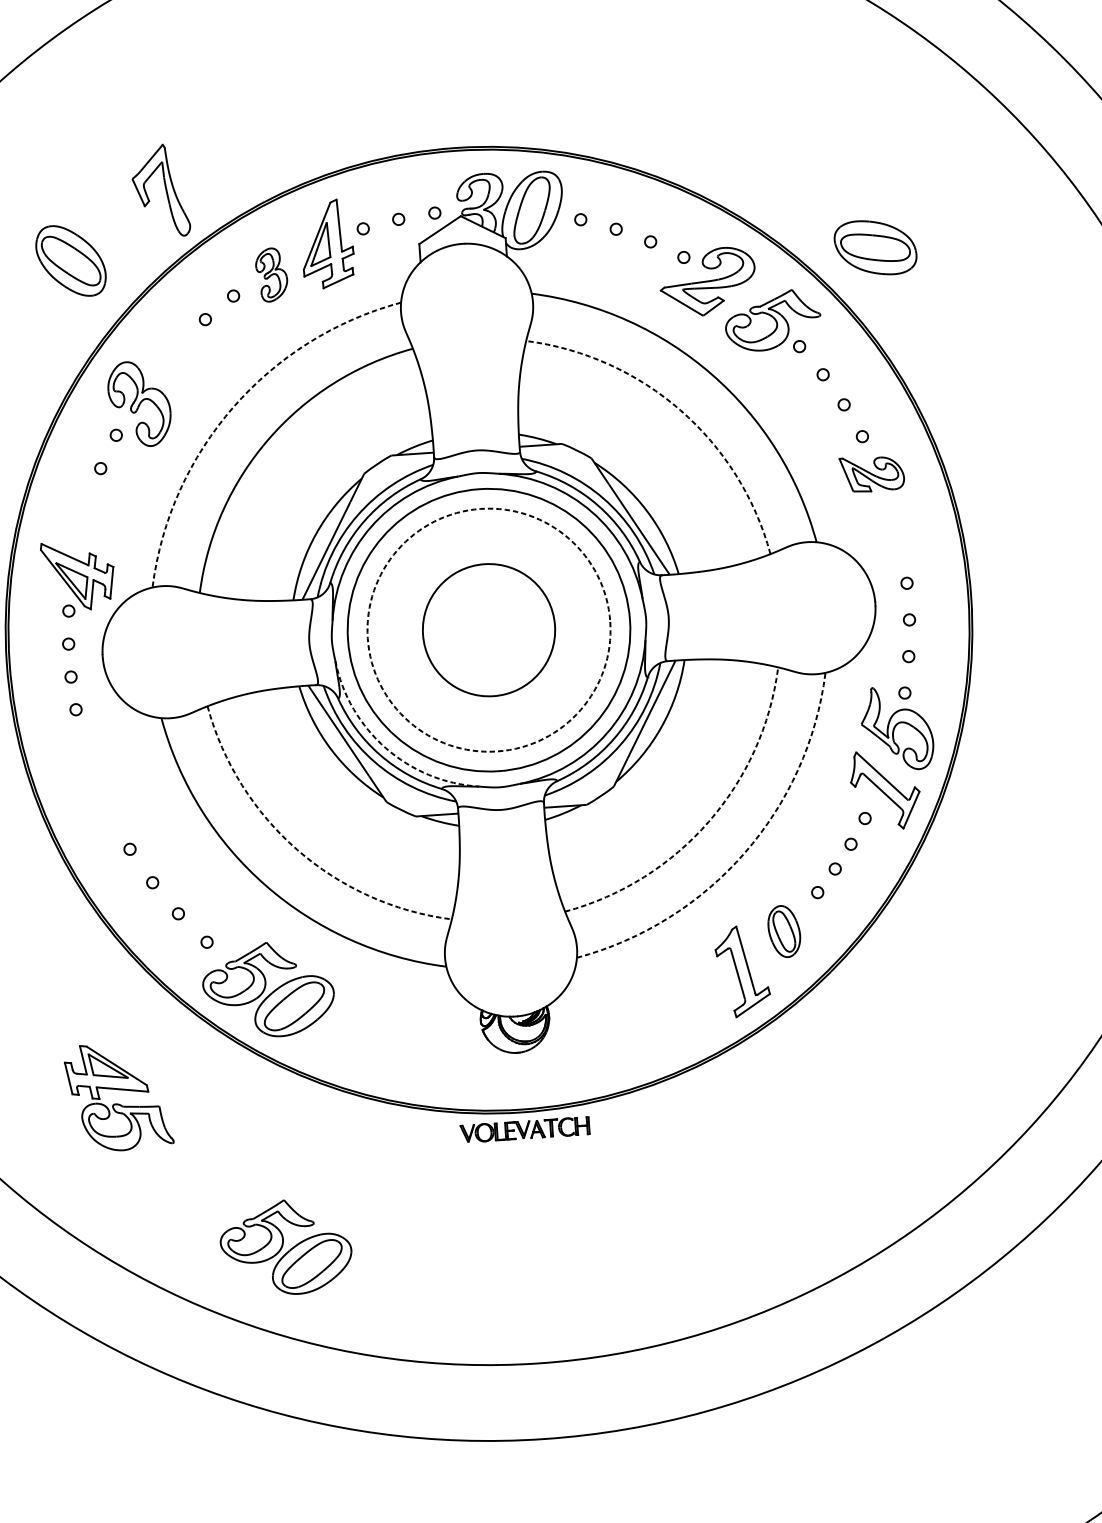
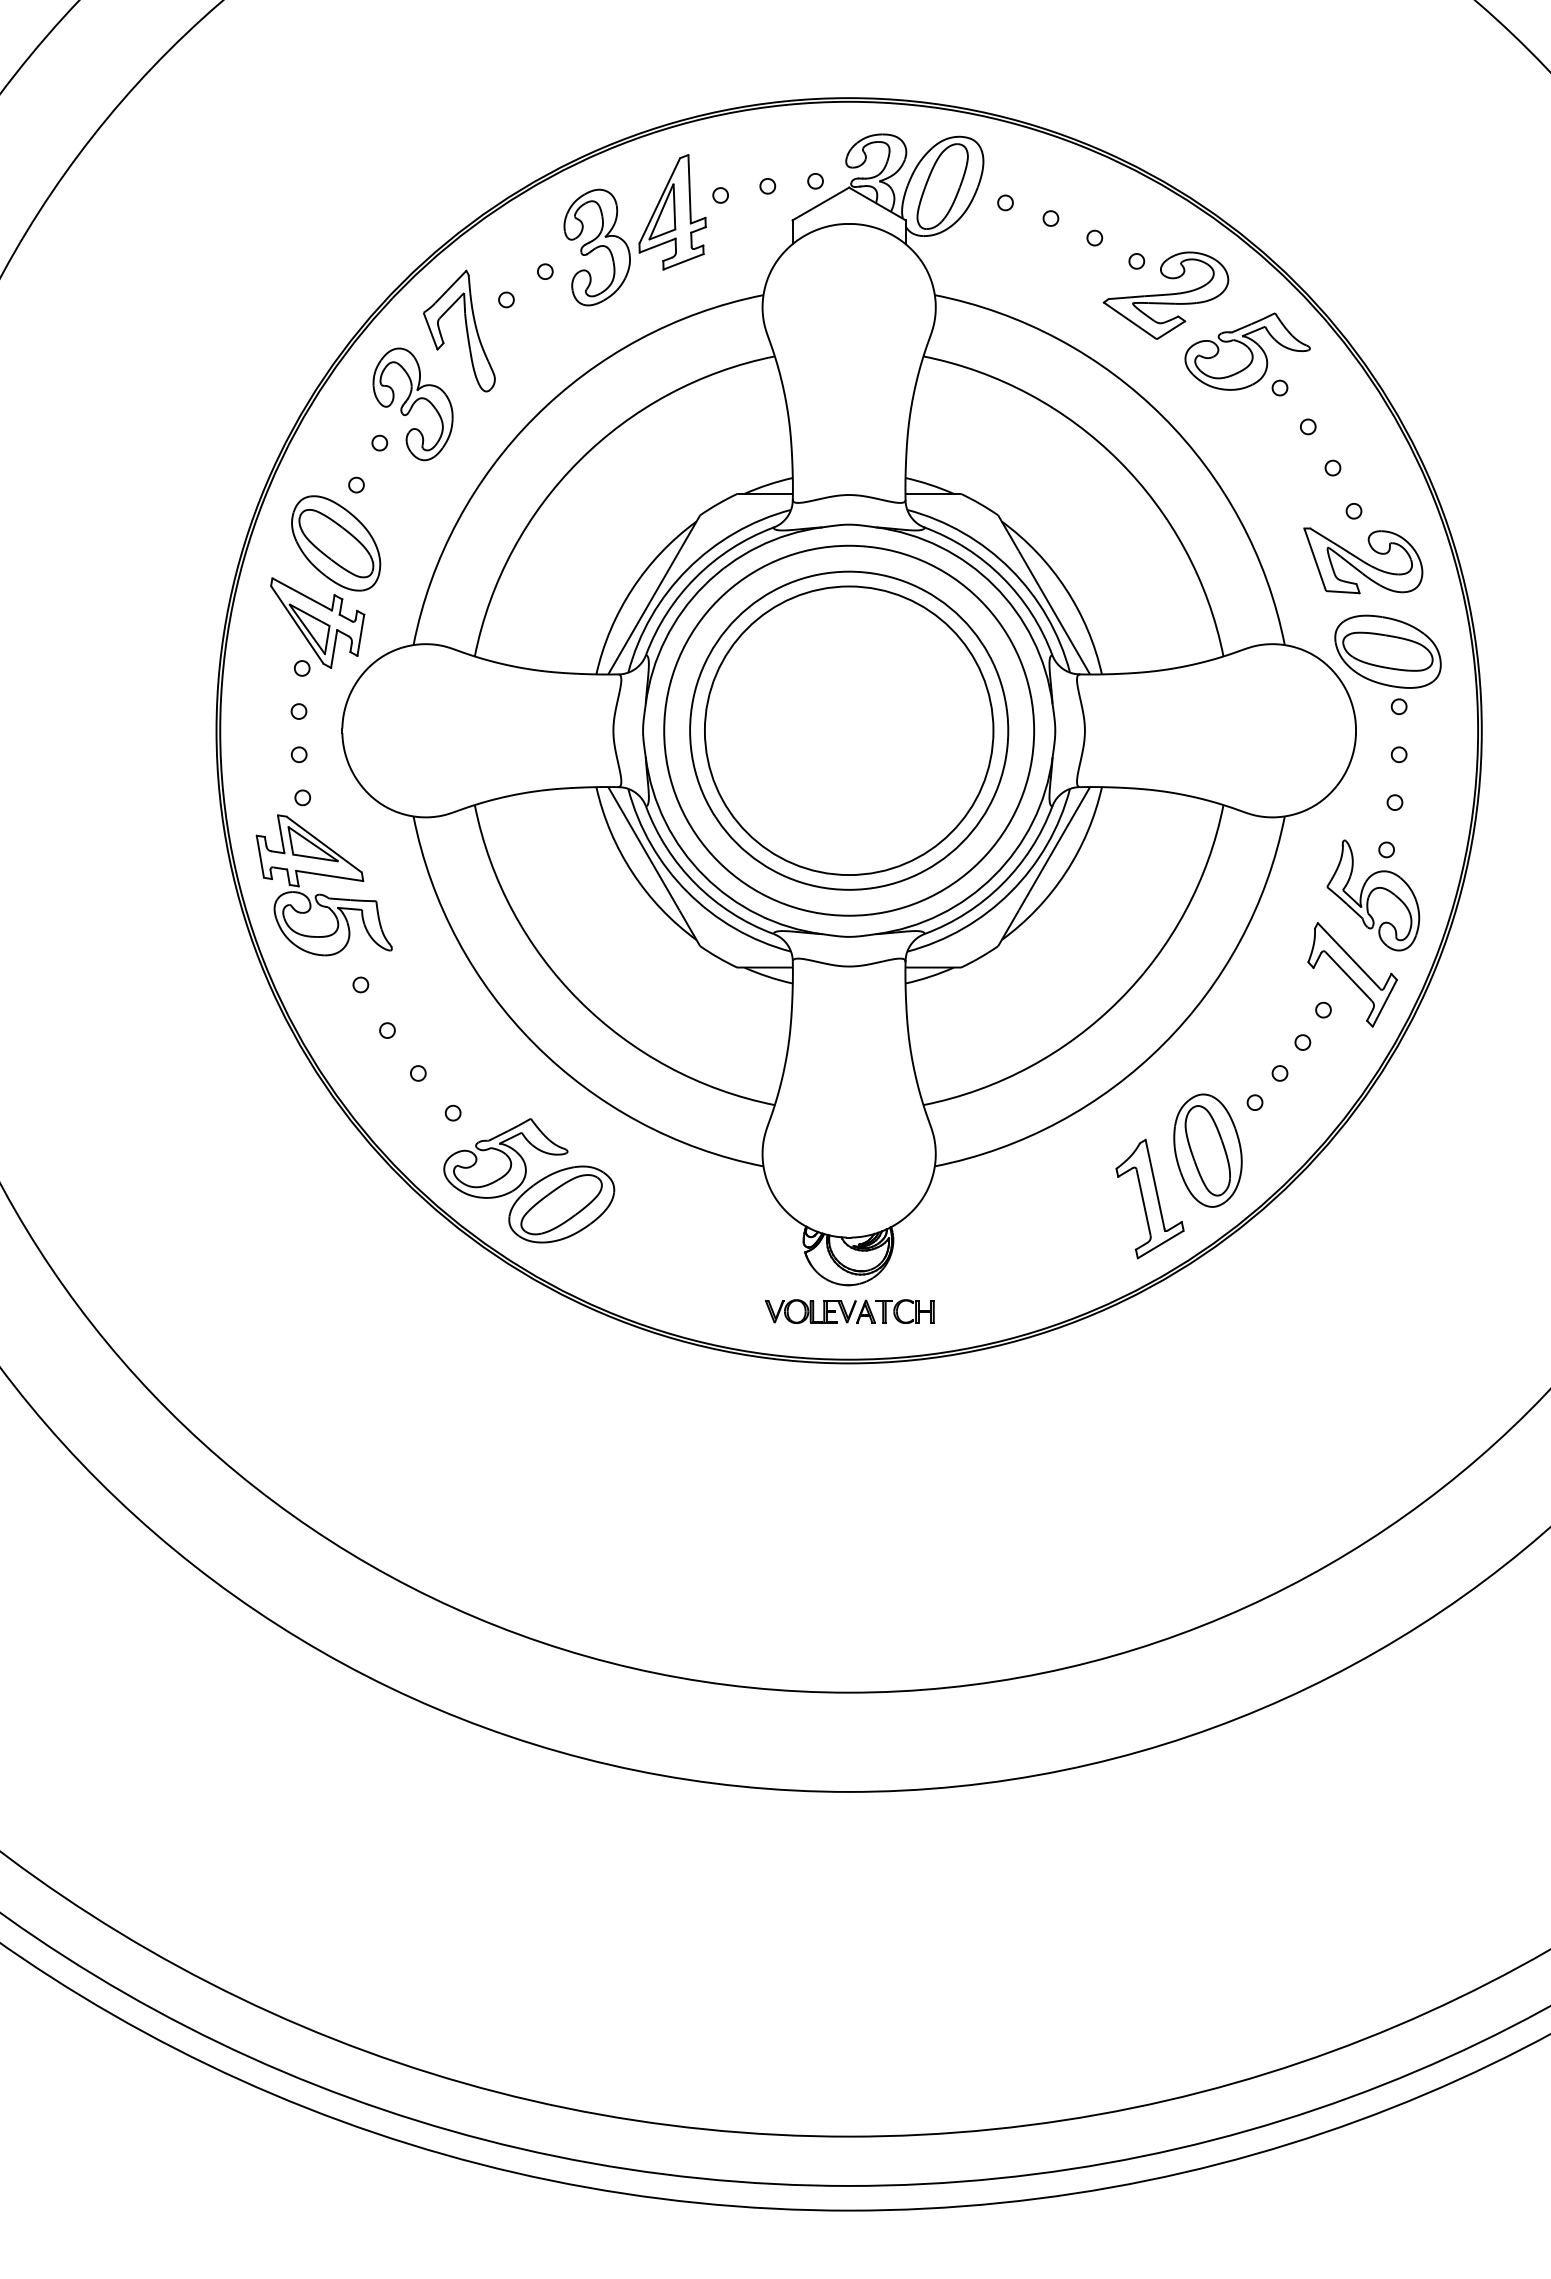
part: (165, 188) -> (465, 327), moved
part: (875, 247) -> (1387, 651), moved
part: (71, 261) -> (336, 543), moved
part: (271, 274) -> (596, 247), size x1.67
arc: (233, 406) -> (535, 416), dashed -> solid
arc: (681, 410) -> (1119, 460), dashed -> solid
part: (872, 473) -> (1363, 560), size x1.43
circle: (489, 629) -> (849, 730), dashed -> solid
circle: (488, 630) -> (848, 730), size x1.67
arc: (386, 748) -> (704, 875), dashed -> solid
arc: (709, 821) -> (1119, 1000), dashed -> solid
arc: (297, 849) -> (579, 1000), dashed -> solid
arc: (744, 853) -> (1163, 1044), dashed -> solid
part: (783, 931) -> (1207, 1150), size x1.67
part: (116, 1103) -> (320, 893), moved
part: (524, 1129) -> (849, 1311), moved
part: (286, 1247) -> (529, 1518), removed

